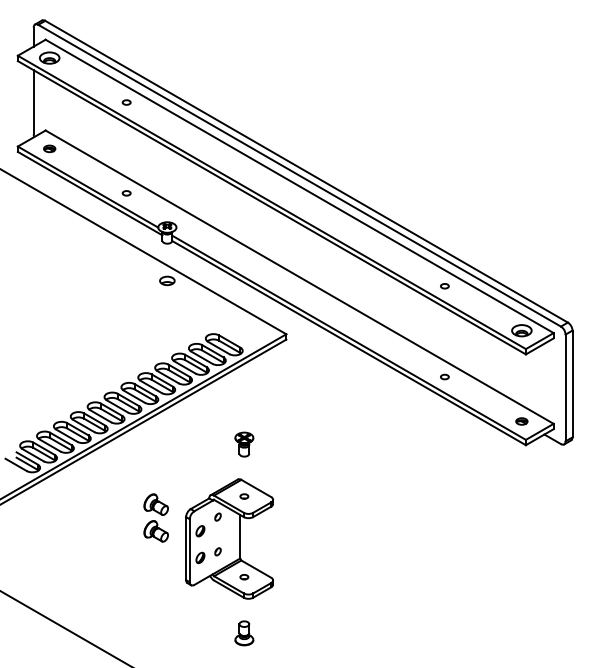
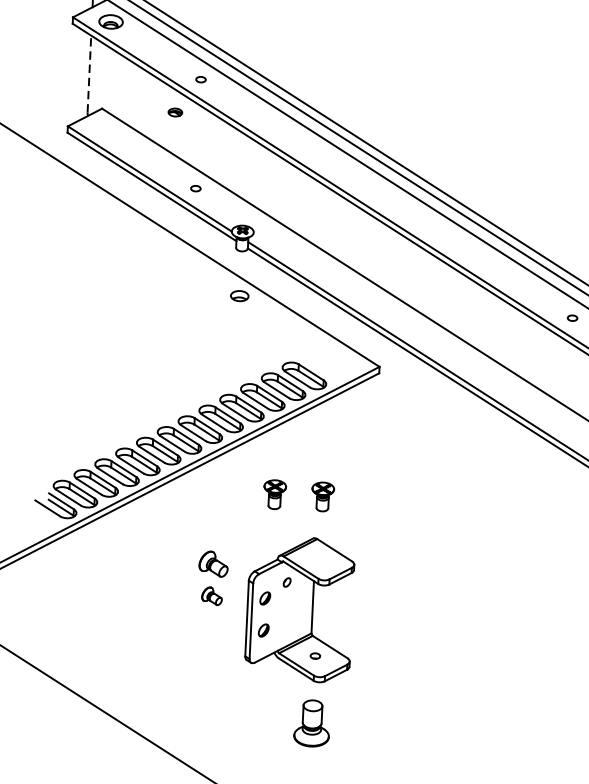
line: (33, 101) -> (89, 73), solid -> dashed
part: (49, 148) -> (175, 112), moved
part: (444, 376) -> (567, 426), removed
part: (204, 444) -> (275, 494), added
part: (244, 496) -> (320, 559), removed
part: (155, 531) -> (211, 596), size x0.7
part: (217, 551) -> (284, 623), removed
part: (244, 633) -> (312, 723), size x1.6

